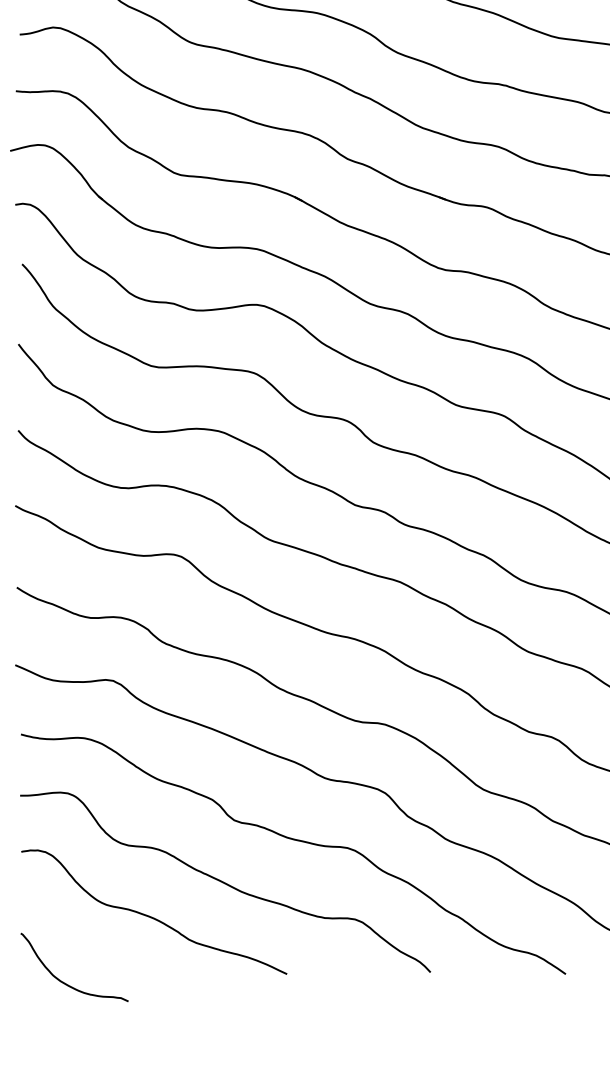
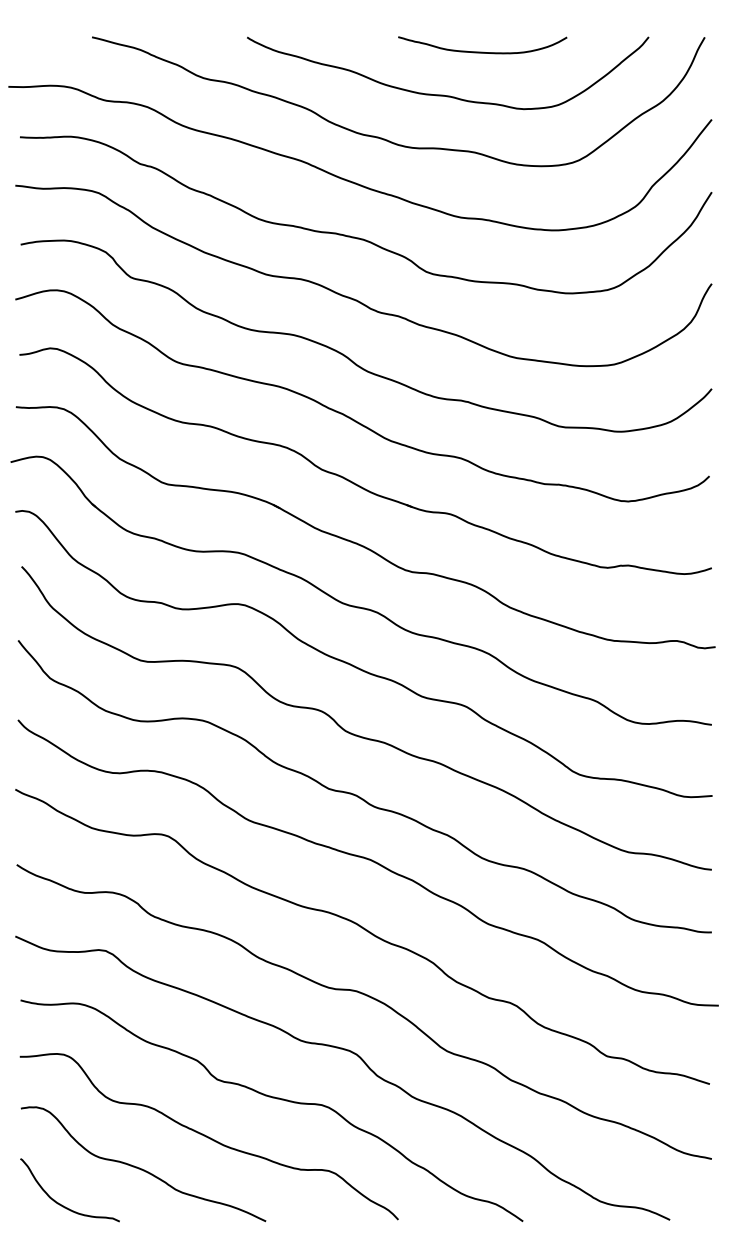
curve: (64, 981) -> (60, 1203), moved

